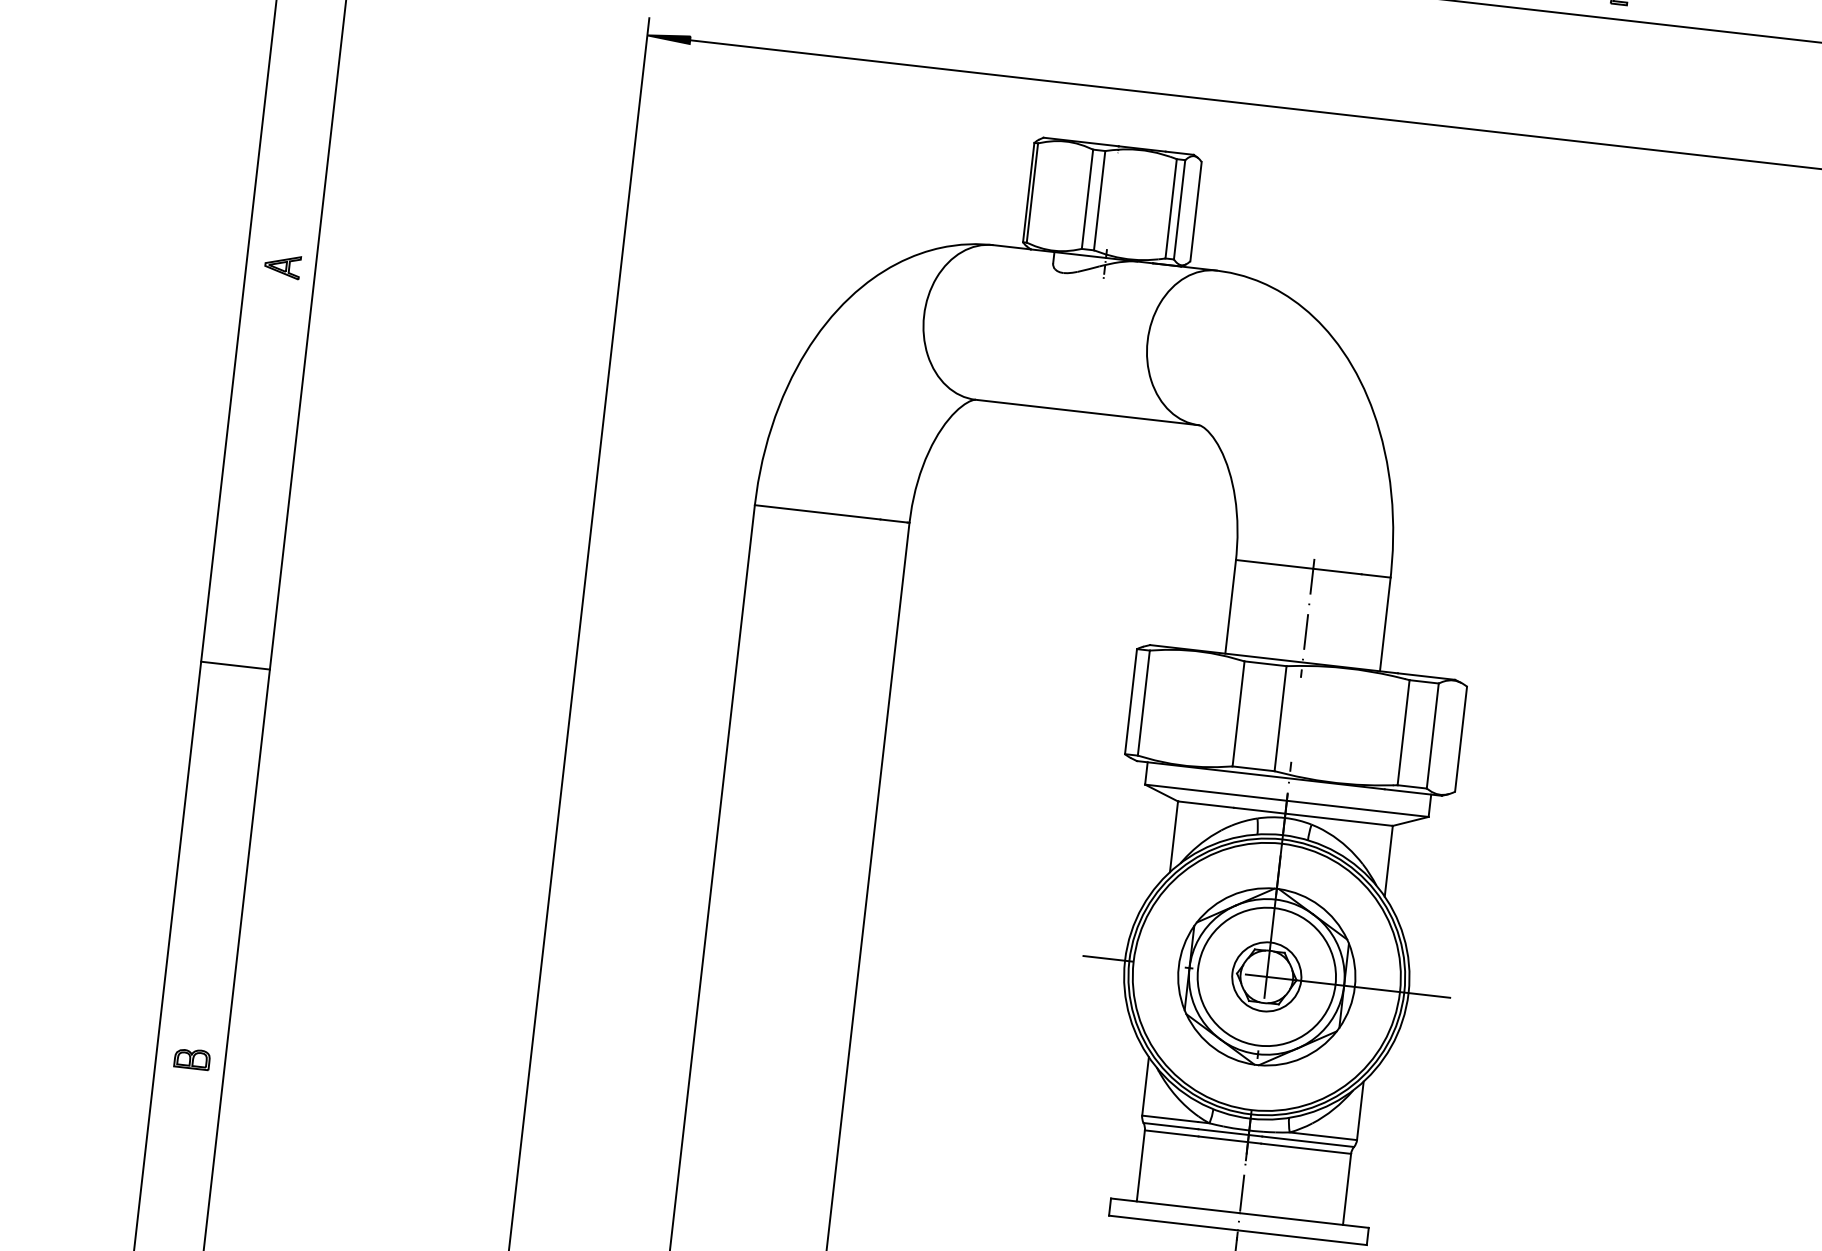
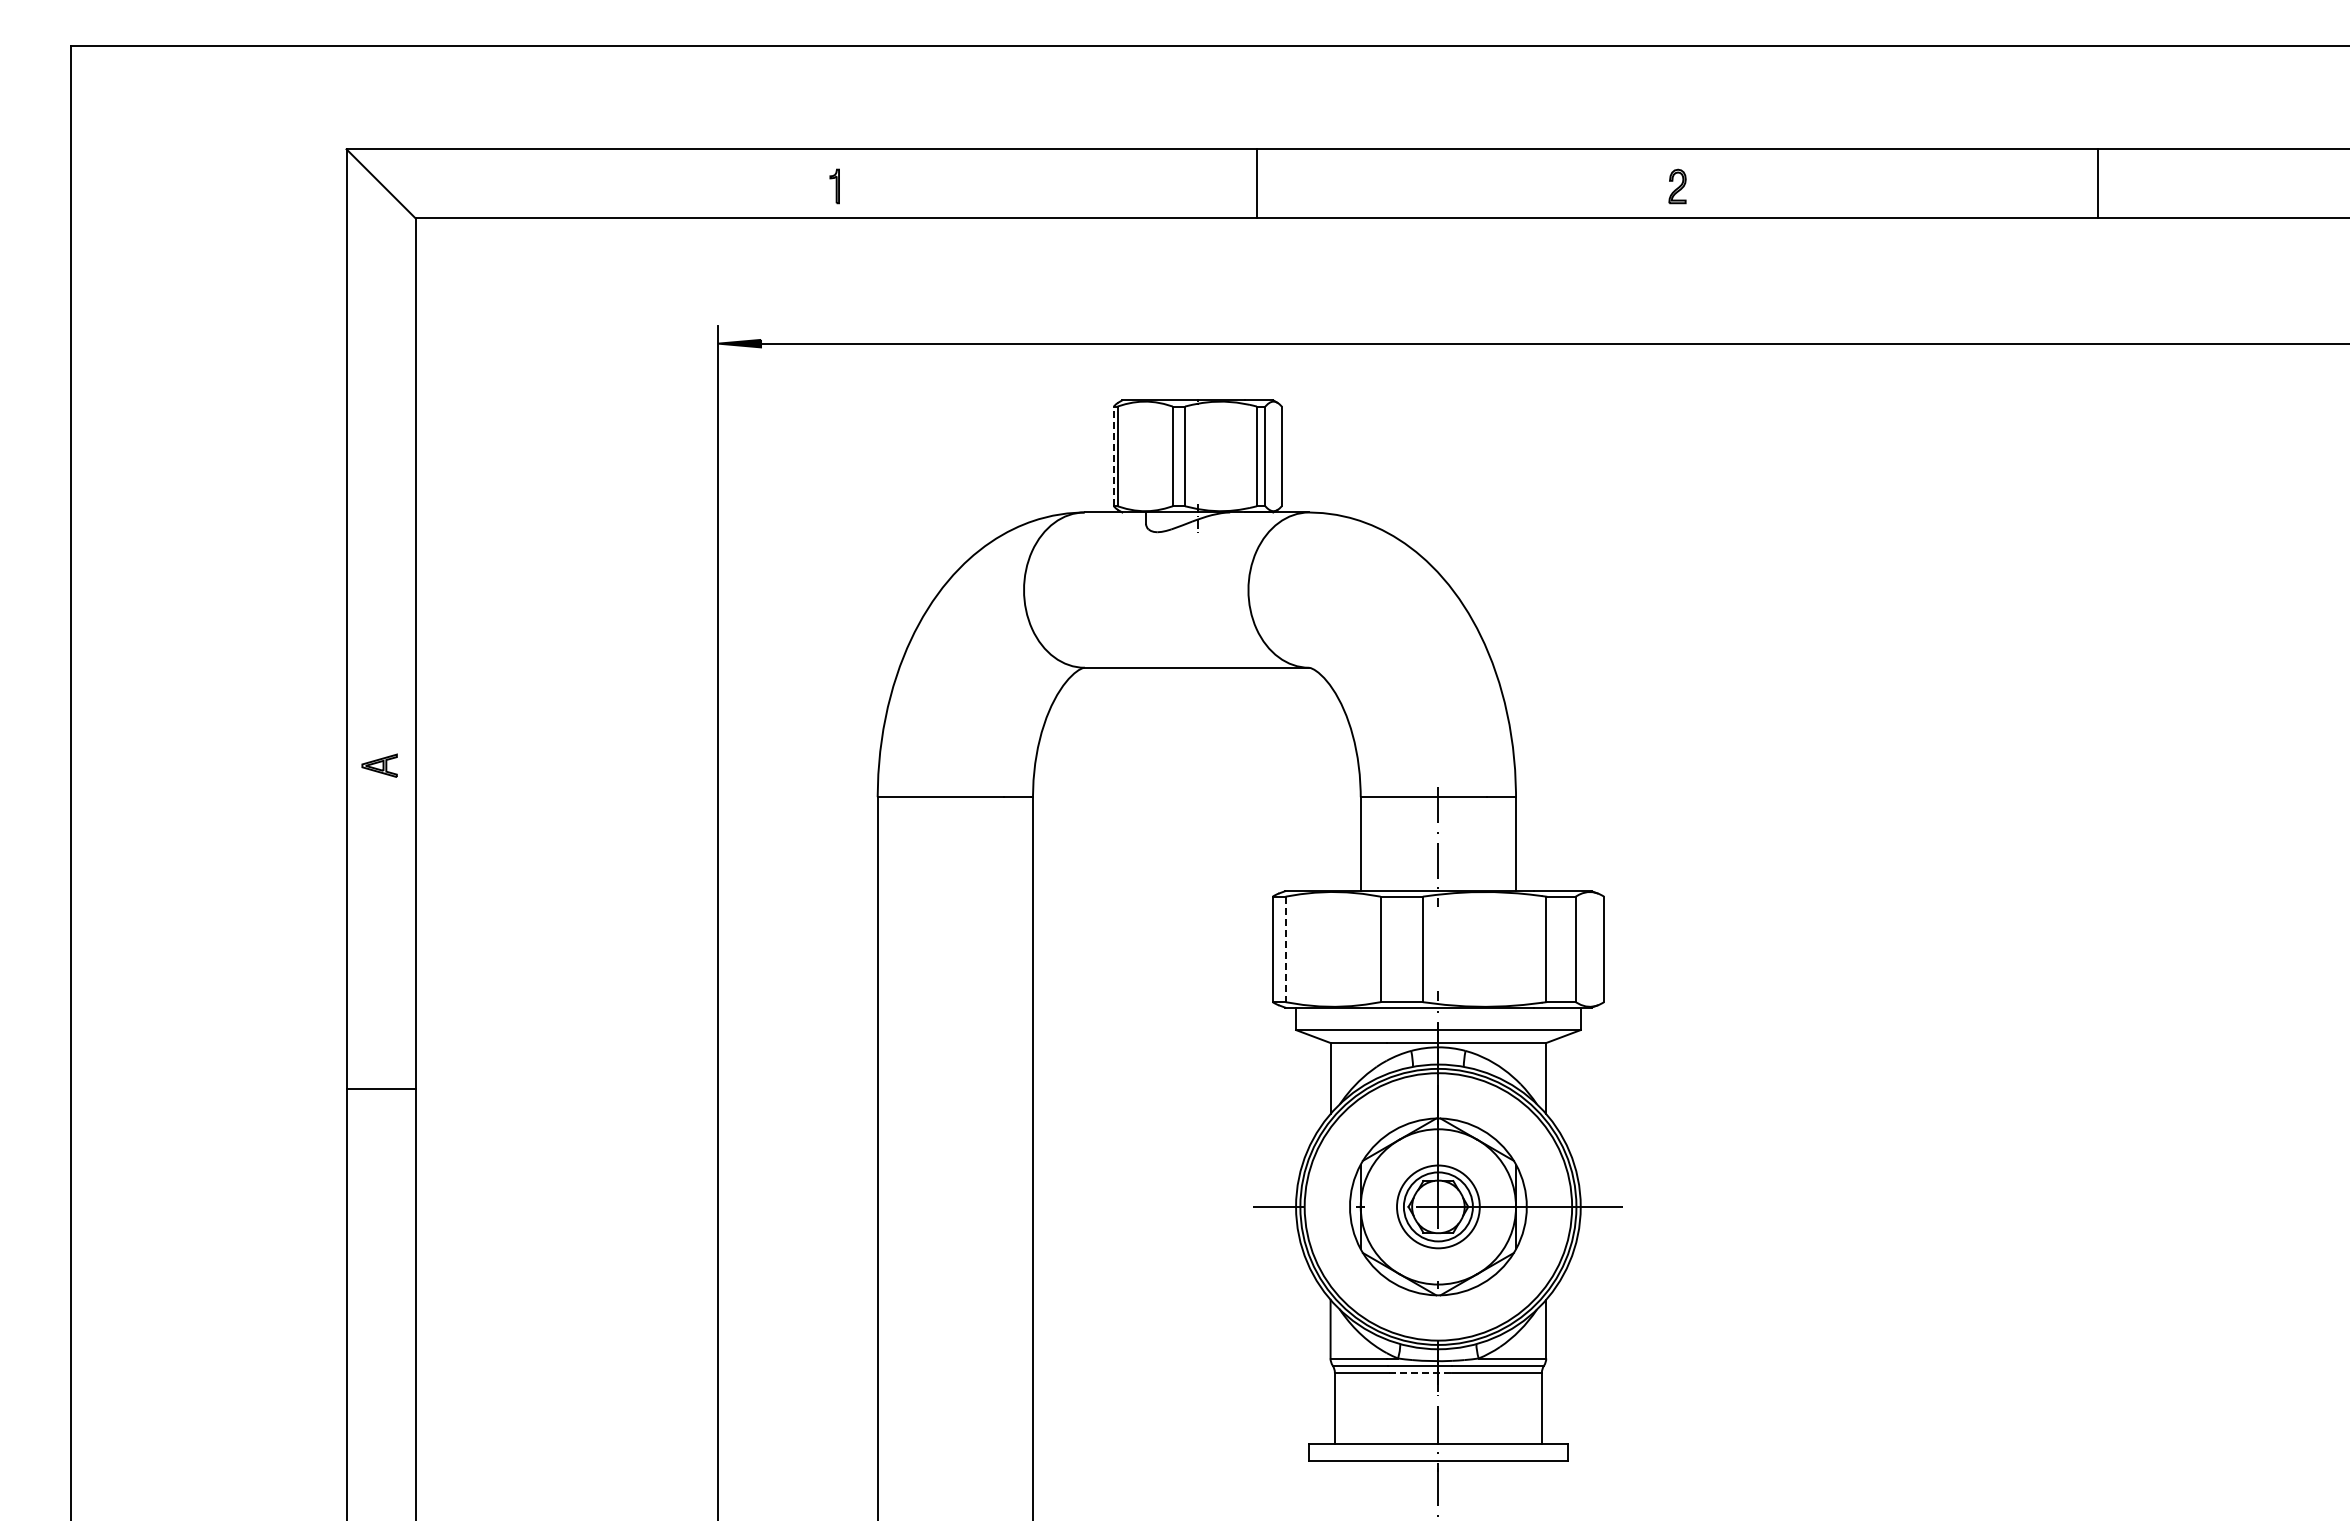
line: (1028, 192) -> (1113, 456), solid -> dashed
part: (282, 266) -> (379, 765), moved
line: (235, 665) -> (380, 1088), moved
line: (1143, 703) -> (1285, 949), solid -> dashed
circle: (1266, 976) -> (1438, 1206), size x0.6
part: (192, 1058) -> (382, 1409), removed
line: (1230, 1139) -> (1420, 1372), solid -> dashed

